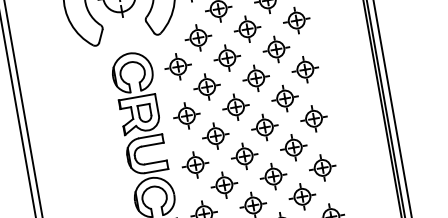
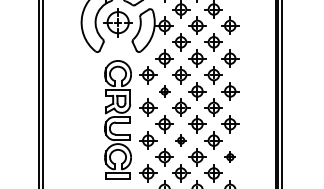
part: (206, 87) -> (164, 91), size x0.6
part: (245, 155) -> (181, 140), size x0.6
part: (323, 168) -> (230, 157), size x0.6

